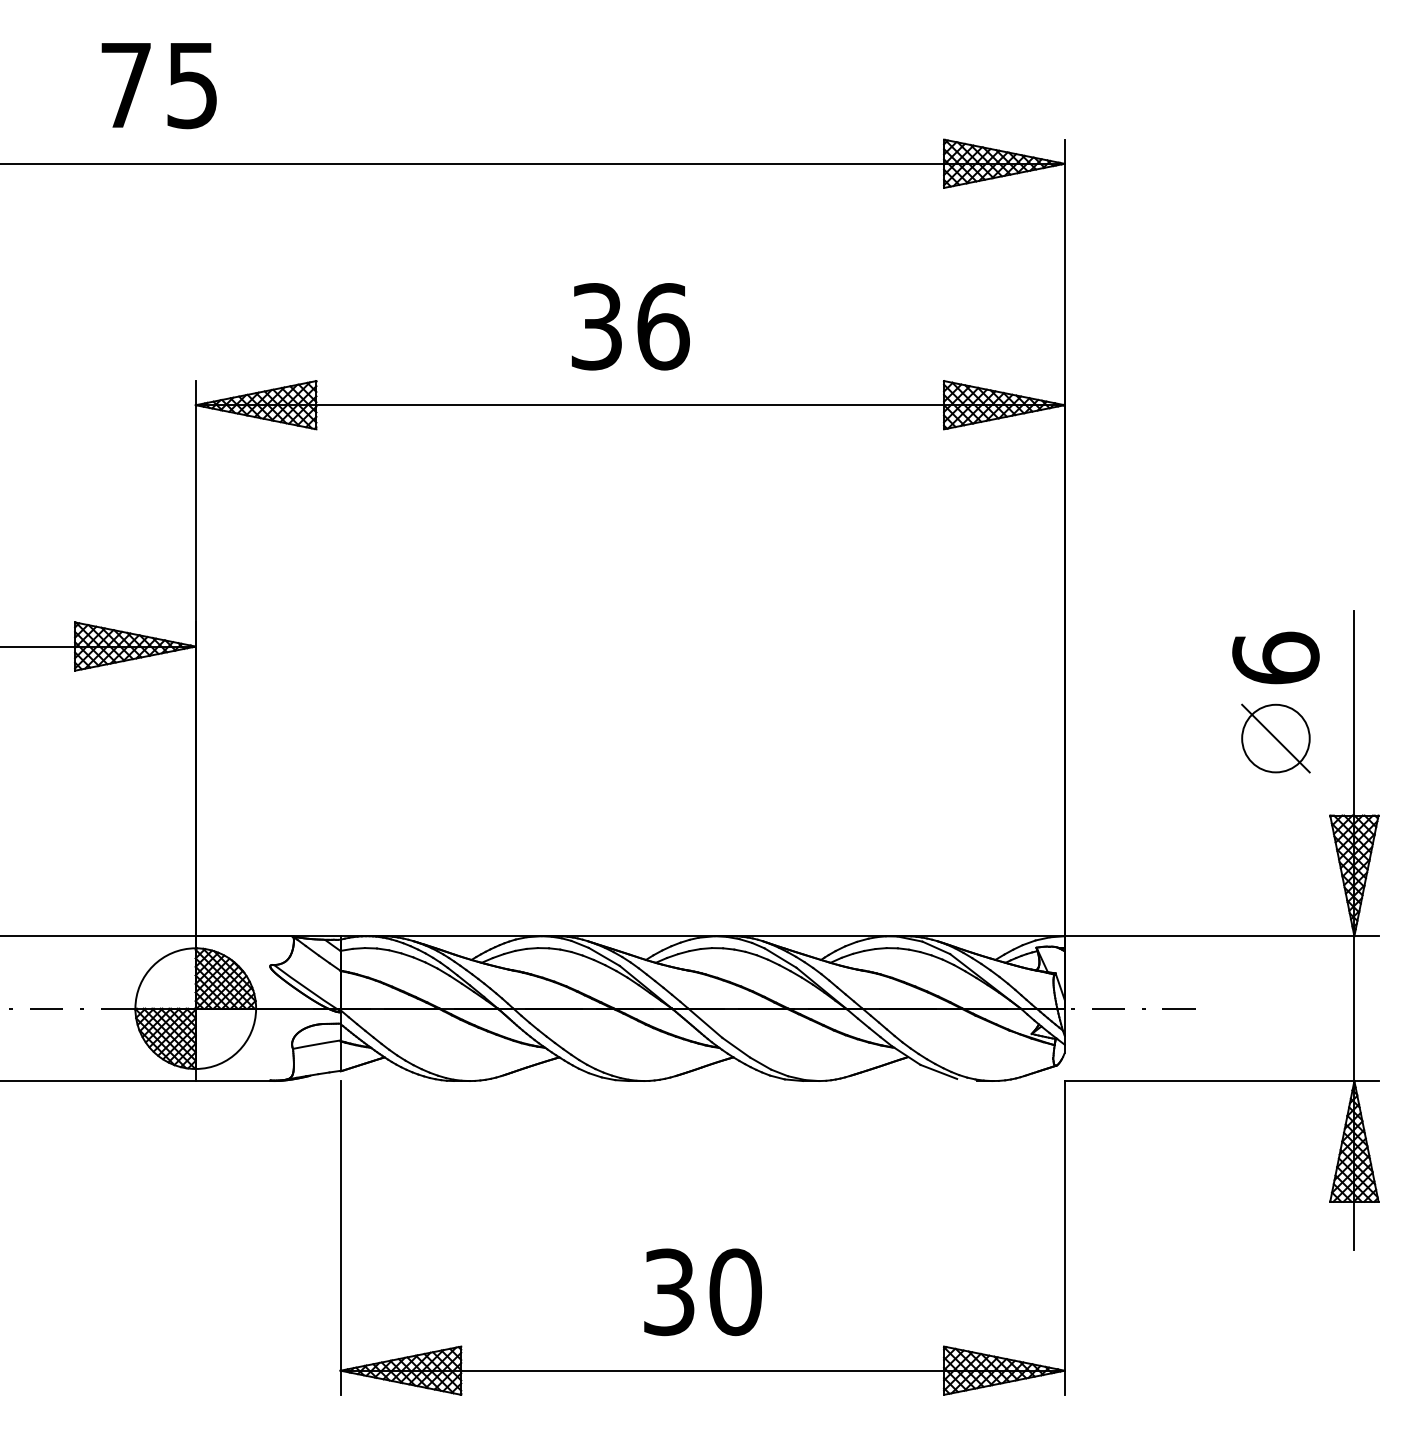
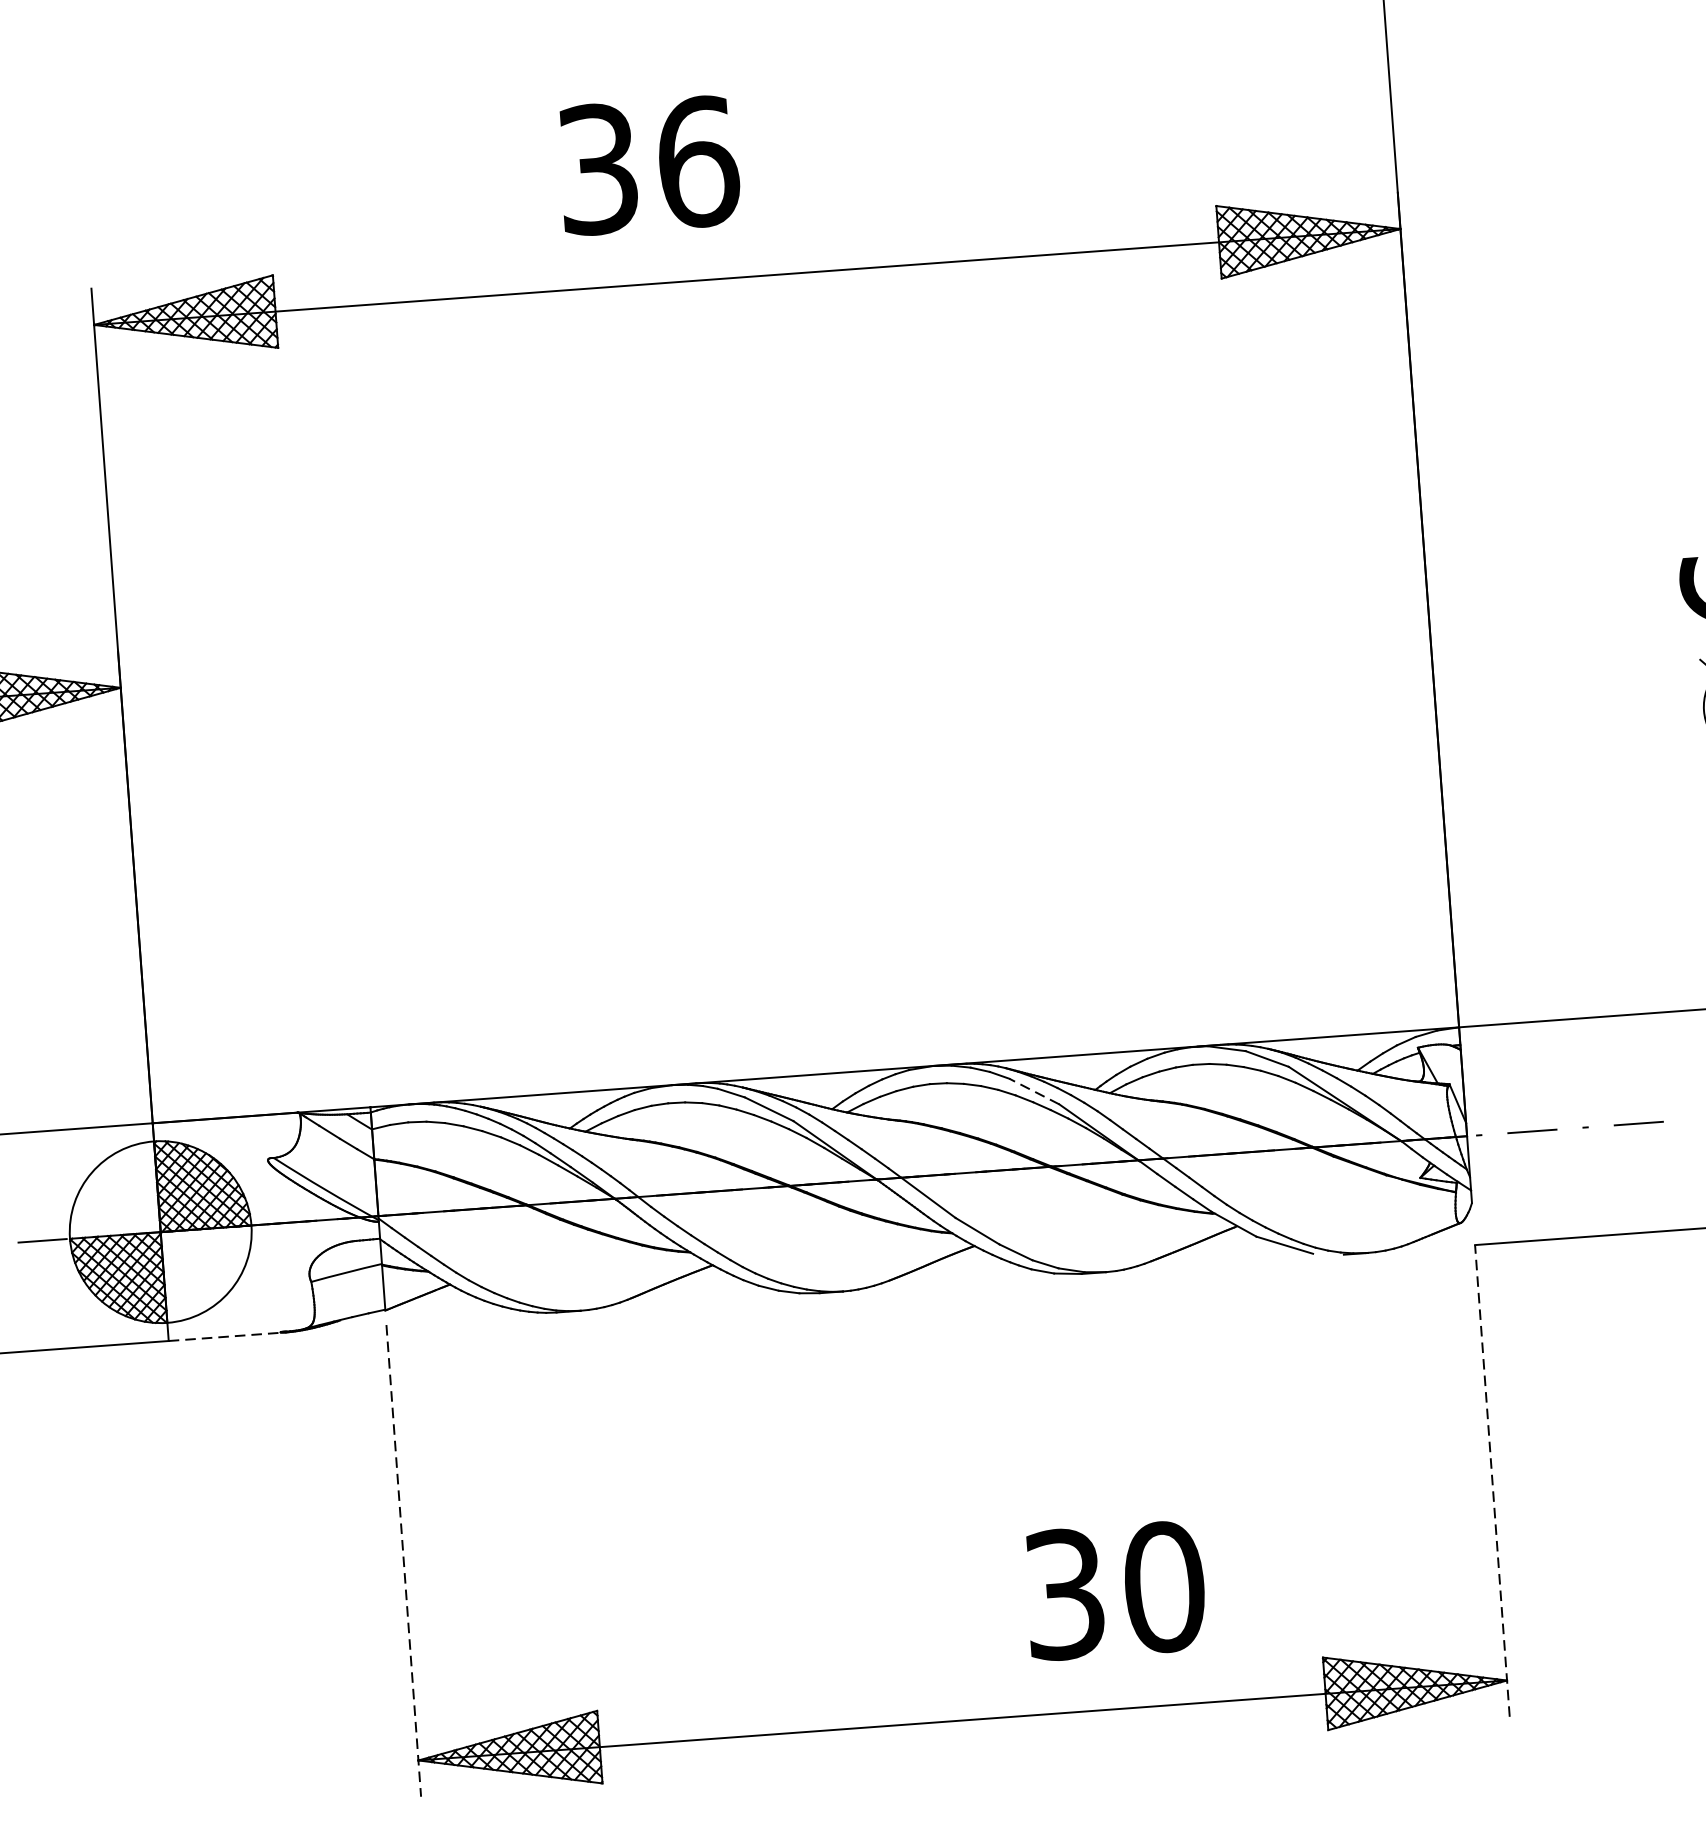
text: (630, 326) -> (648, 165), moved
line: (780, 958) -> (1034, 1092), solid -> dashed
line: (235, 1081) -> (228, 1337), solid -> dashed
line: (340, 1237) -> (403, 1560), solid -> dashed
line: (1064, 1237) -> (1491, 1480), solid -> dashed
text: (702, 1292) -> (1114, 1591), moved

